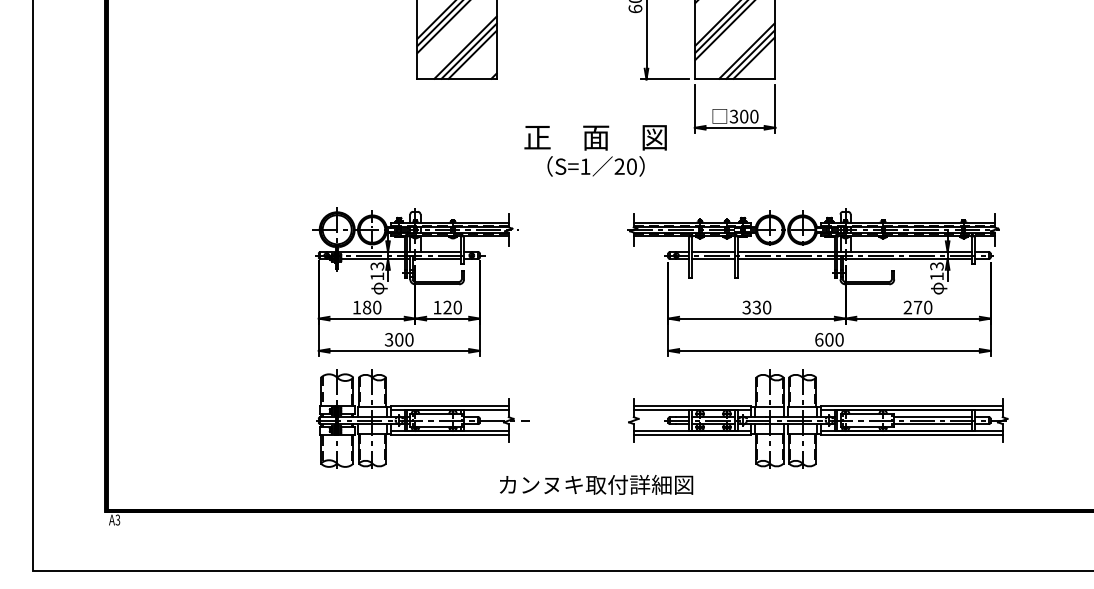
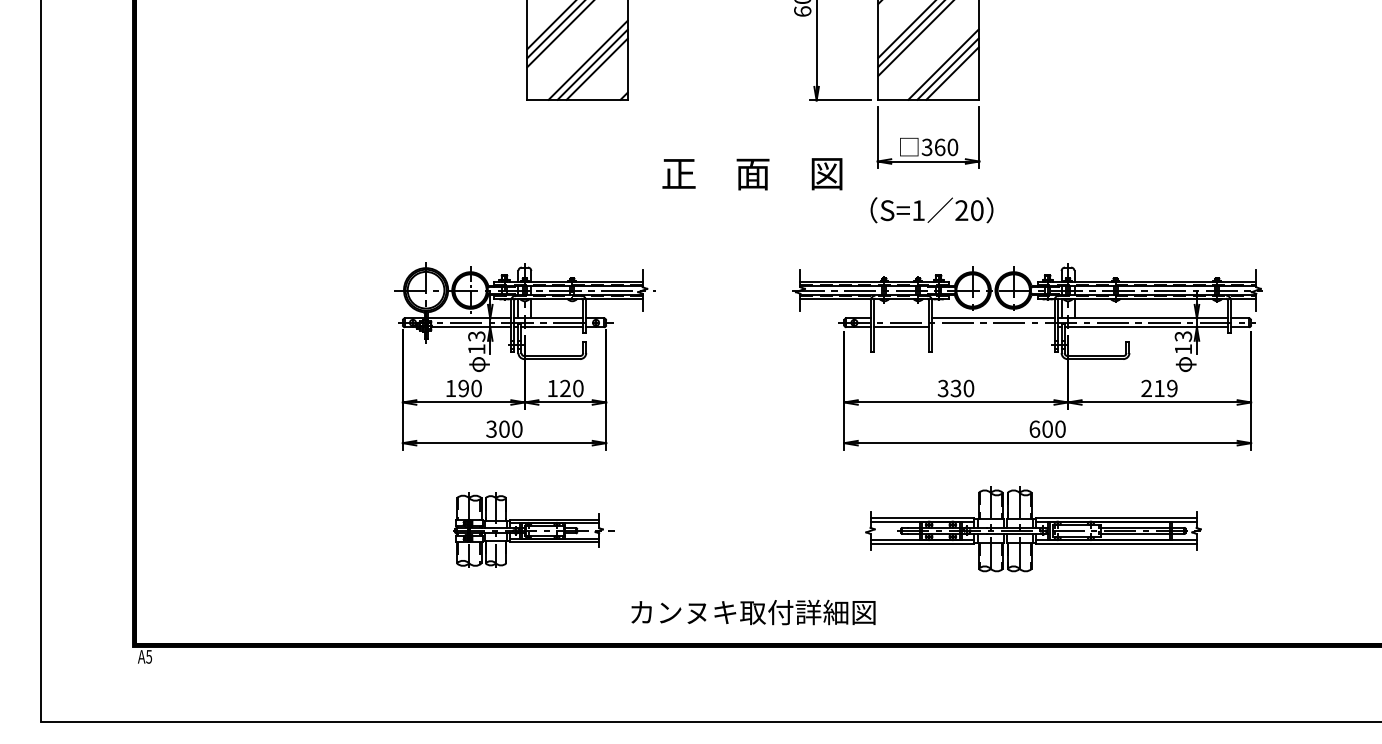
text: (743, 115) -> (939, 146), 300 -> 360
text: (595, 166) -> (931, 210), moved
line: (712, 252) -> (900, 318), removed
line: (785, 259) -> (992, 327), removed
text: (366, 307) -> (463, 388), 180 -> 190
text: (922, 307) -> (1165, 388), 270 -> 219
part: (422, 419) -> (533, 529), size x0.6
part: (818, 419) -> (1033, 529), size x0.7
text: (117, 519) -> (148, 656), A3 -> A5

